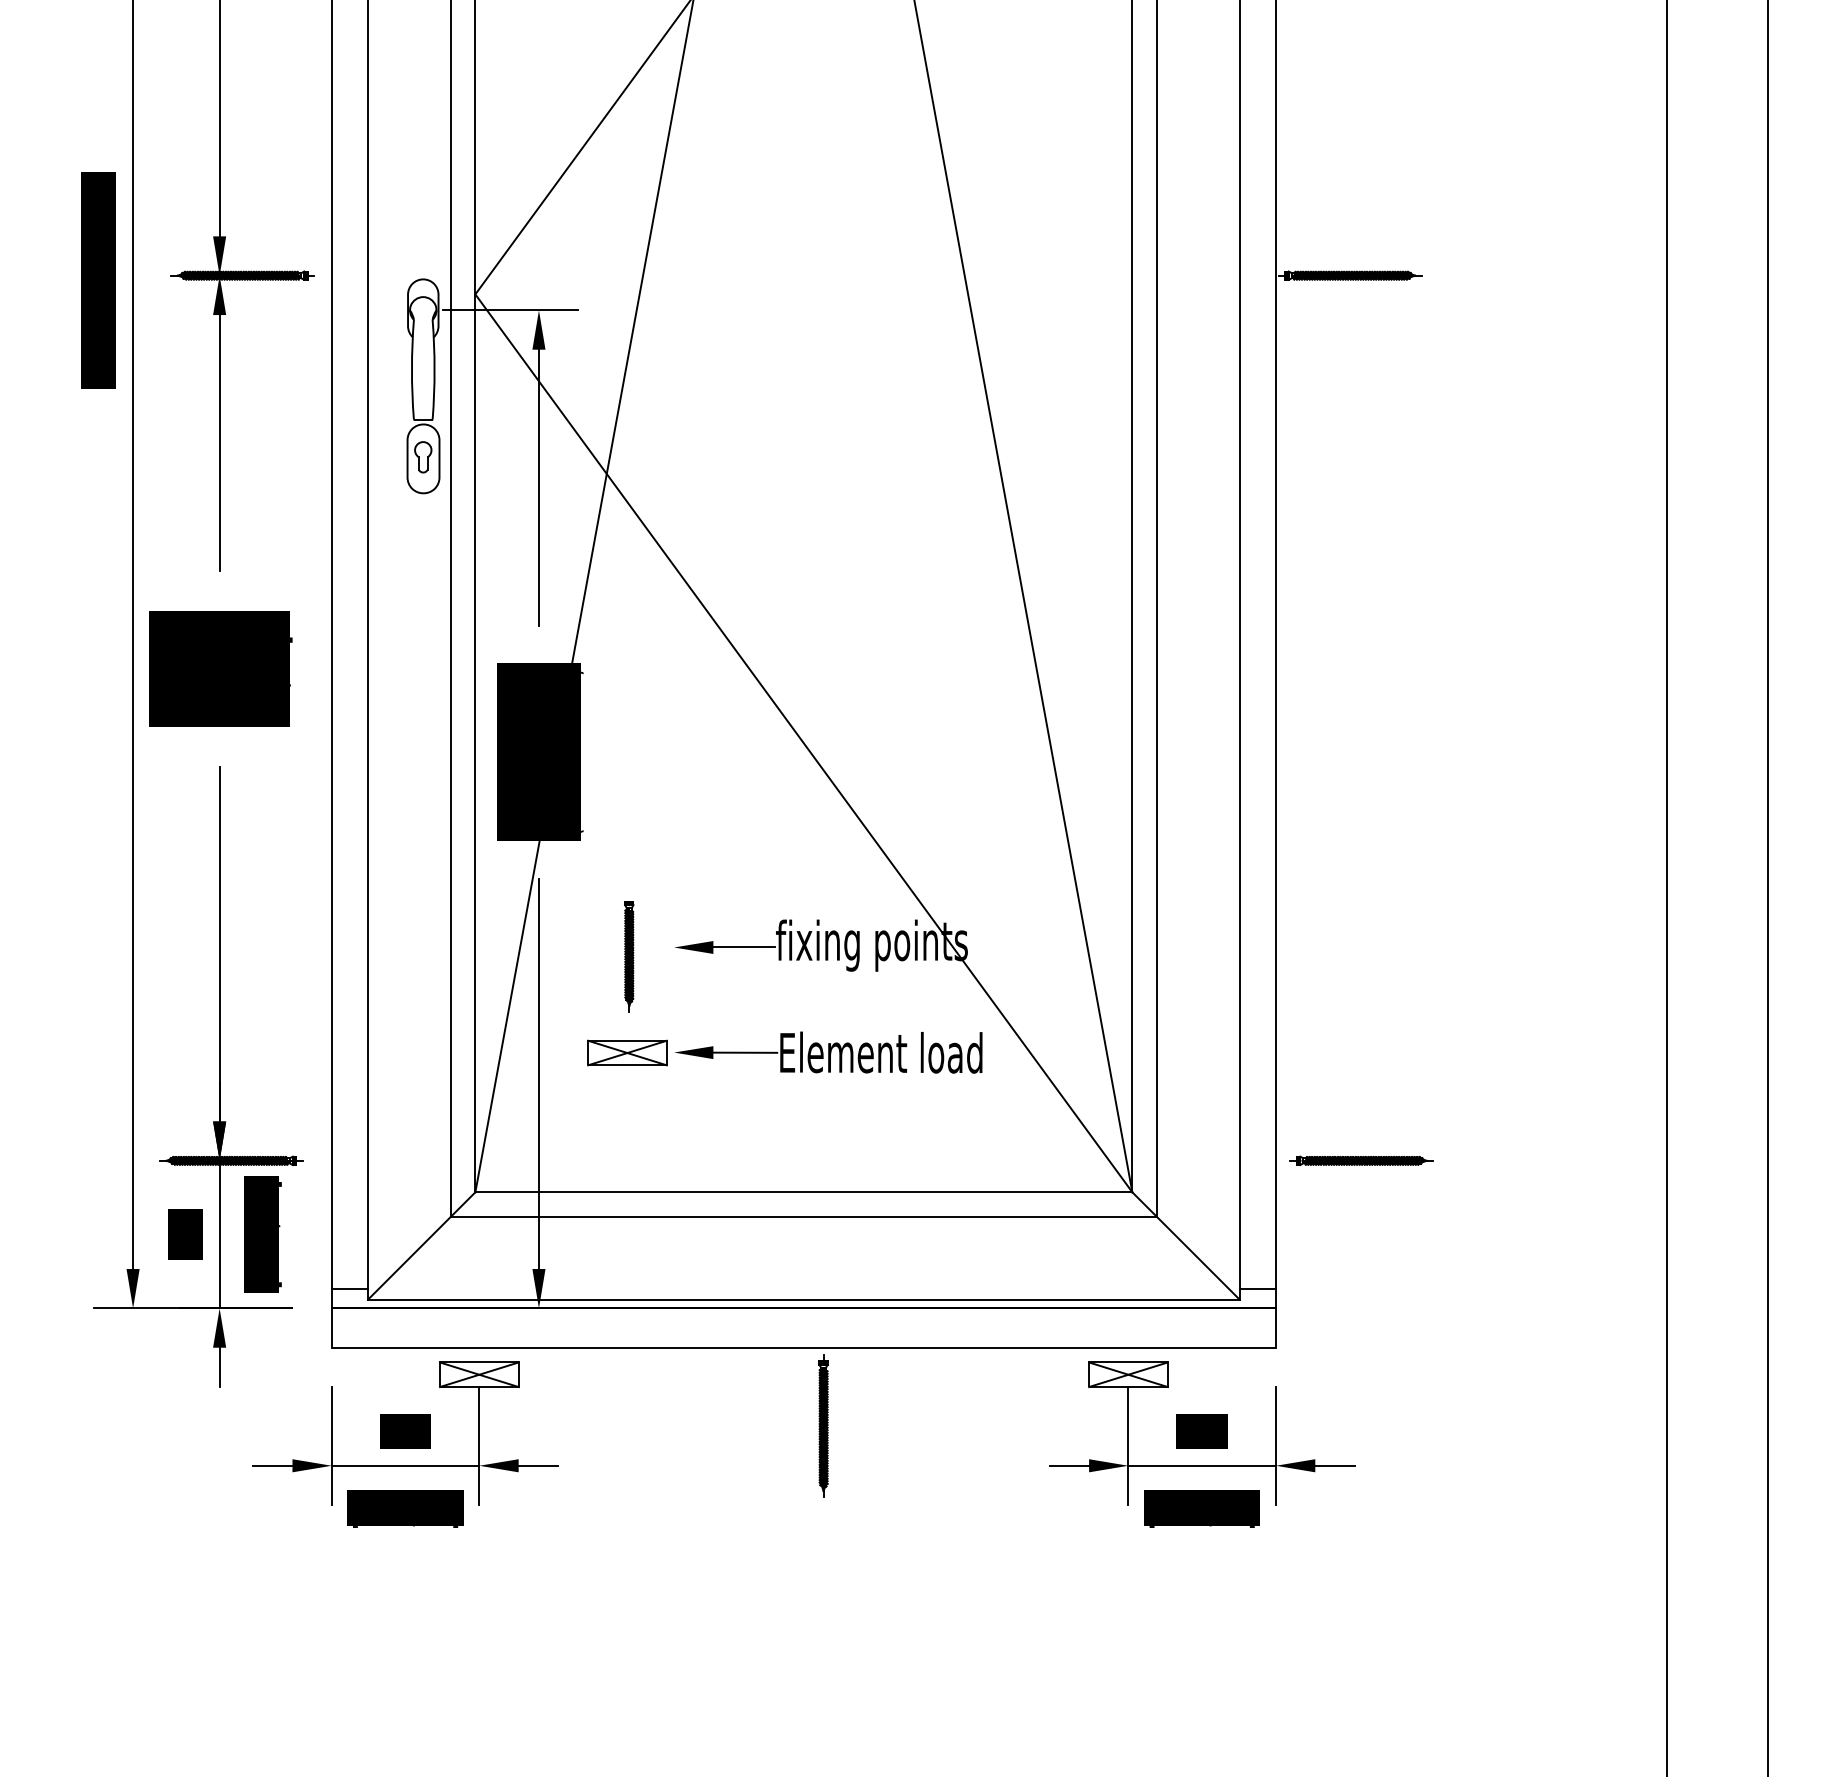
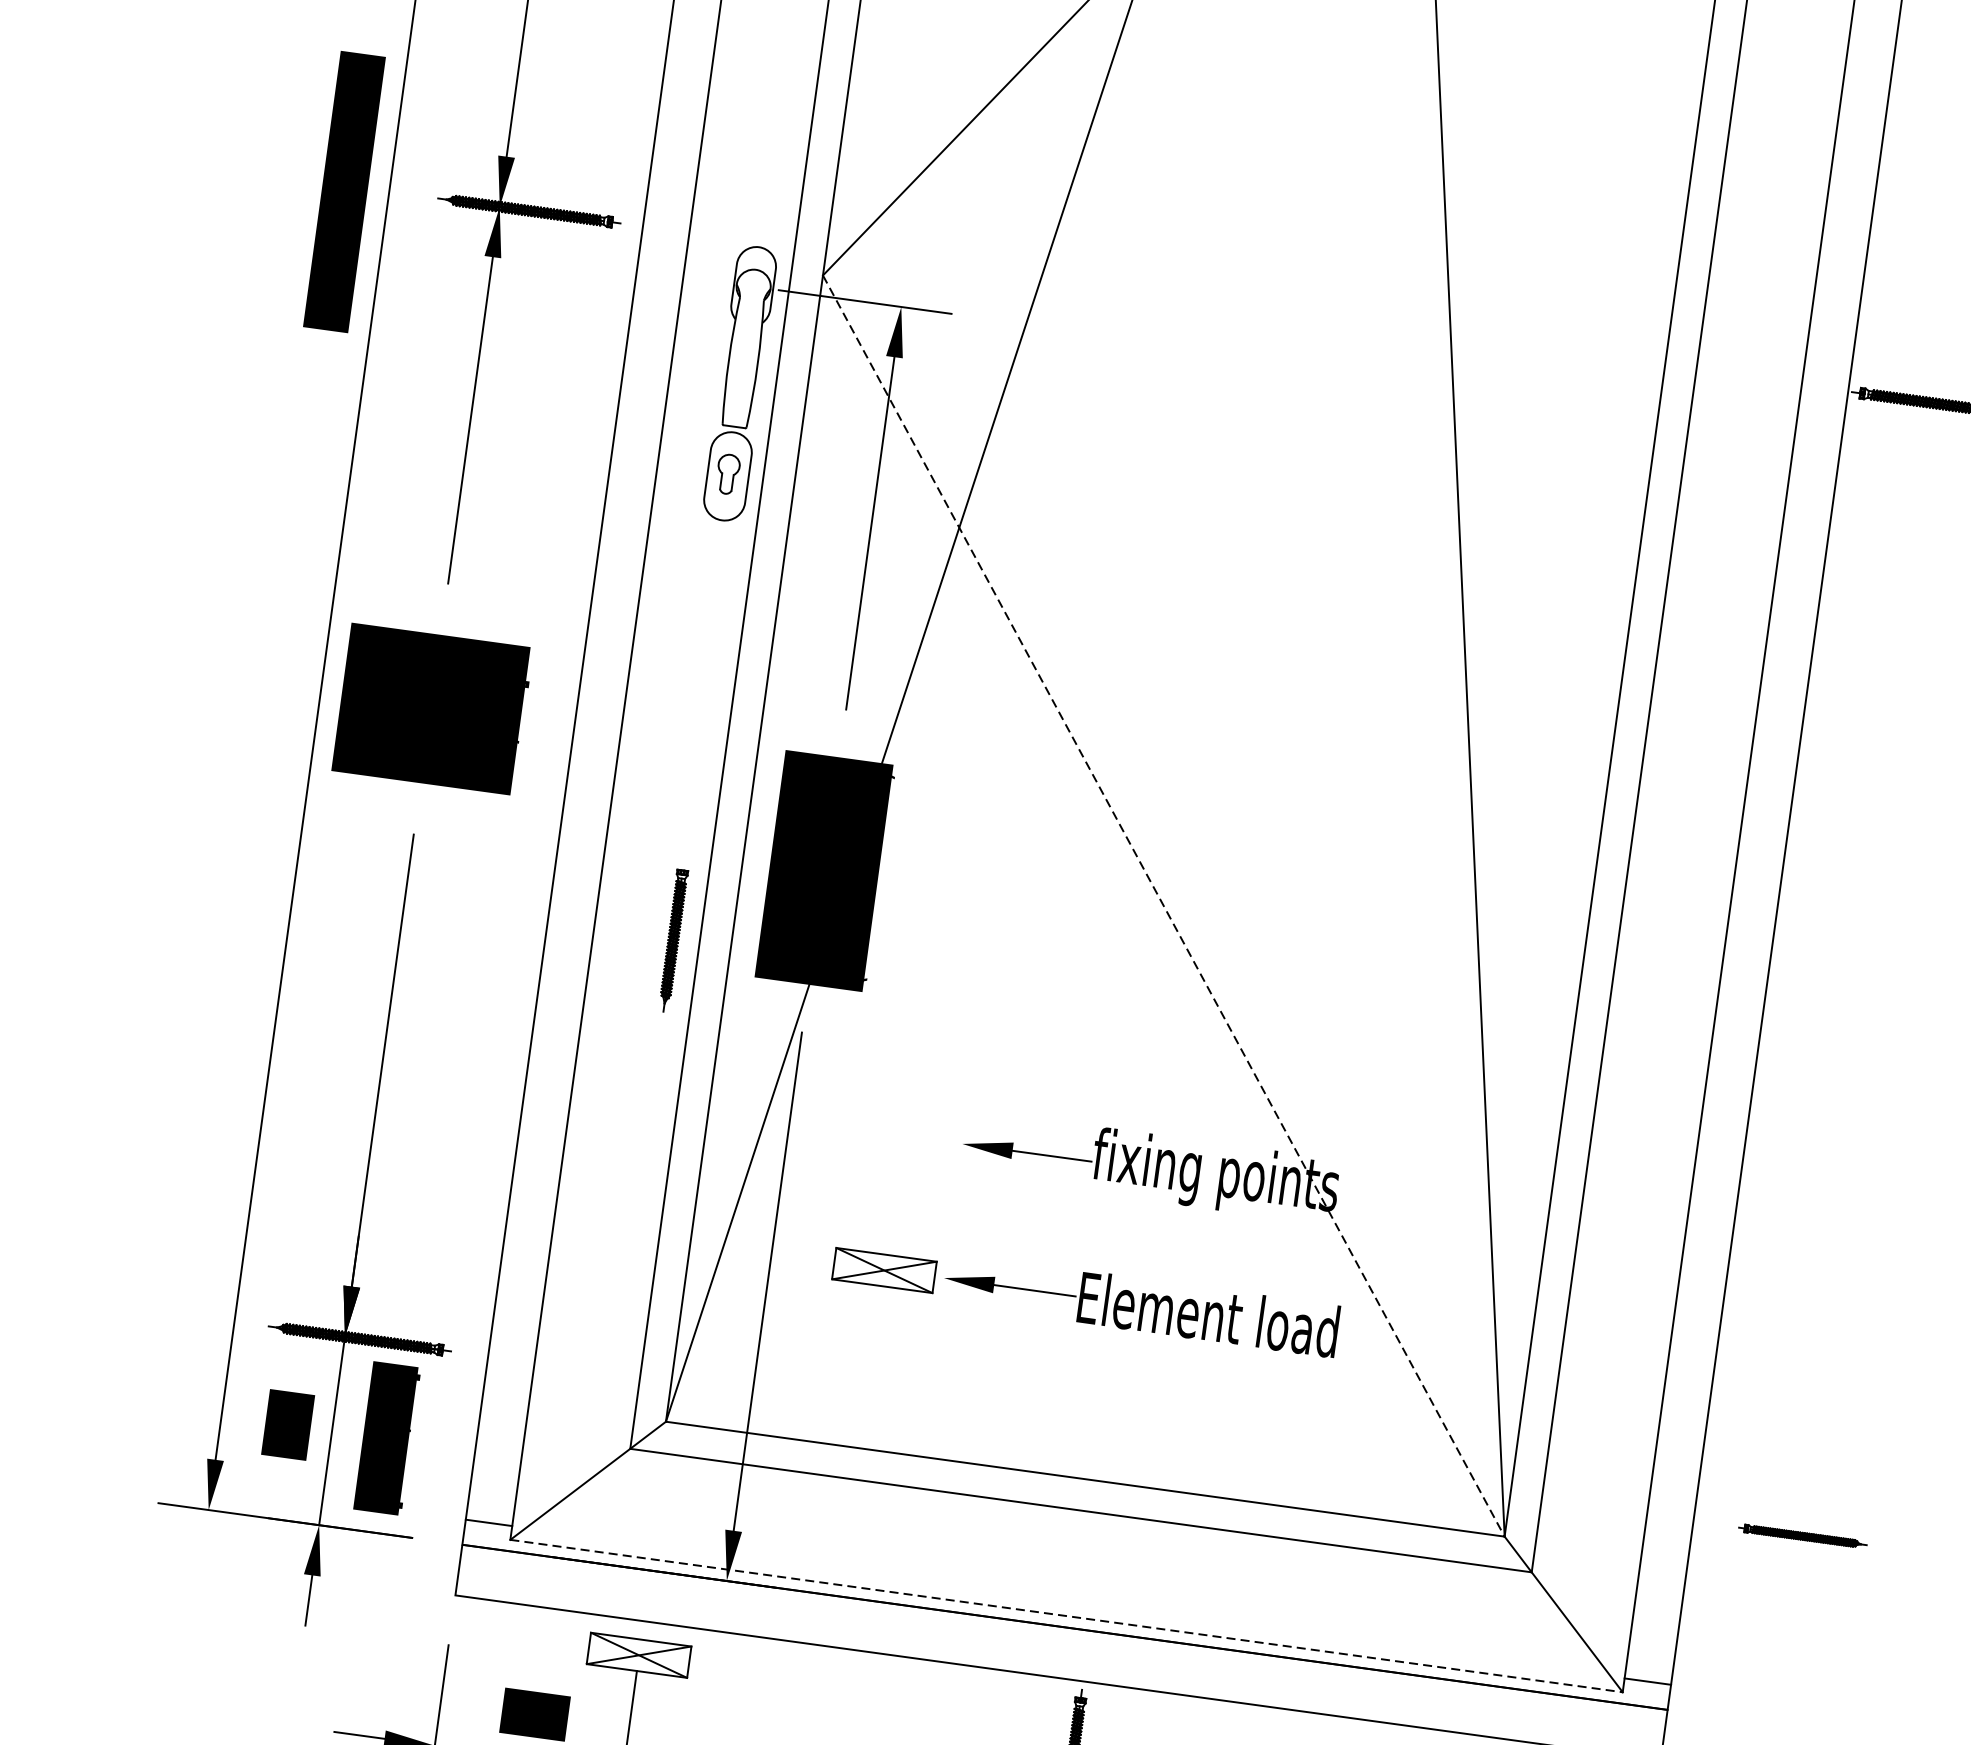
line: (804, 743) -> (1164, 906), solid -> dashed
part: (629, 956) -> (673, 940), moved
part: (1361, 1160) -> (1802, 1536), size x0.7
line: (803, 1299) -> (1066, 1615), solid -> dashed

